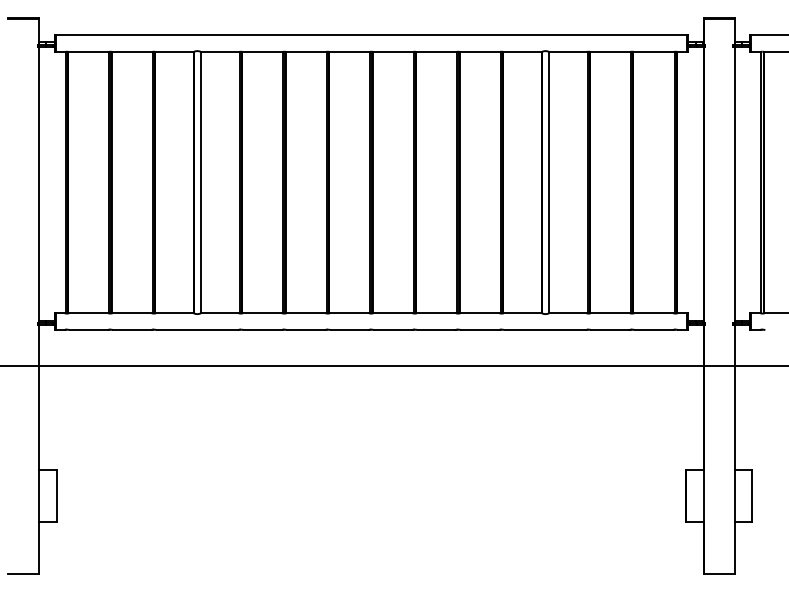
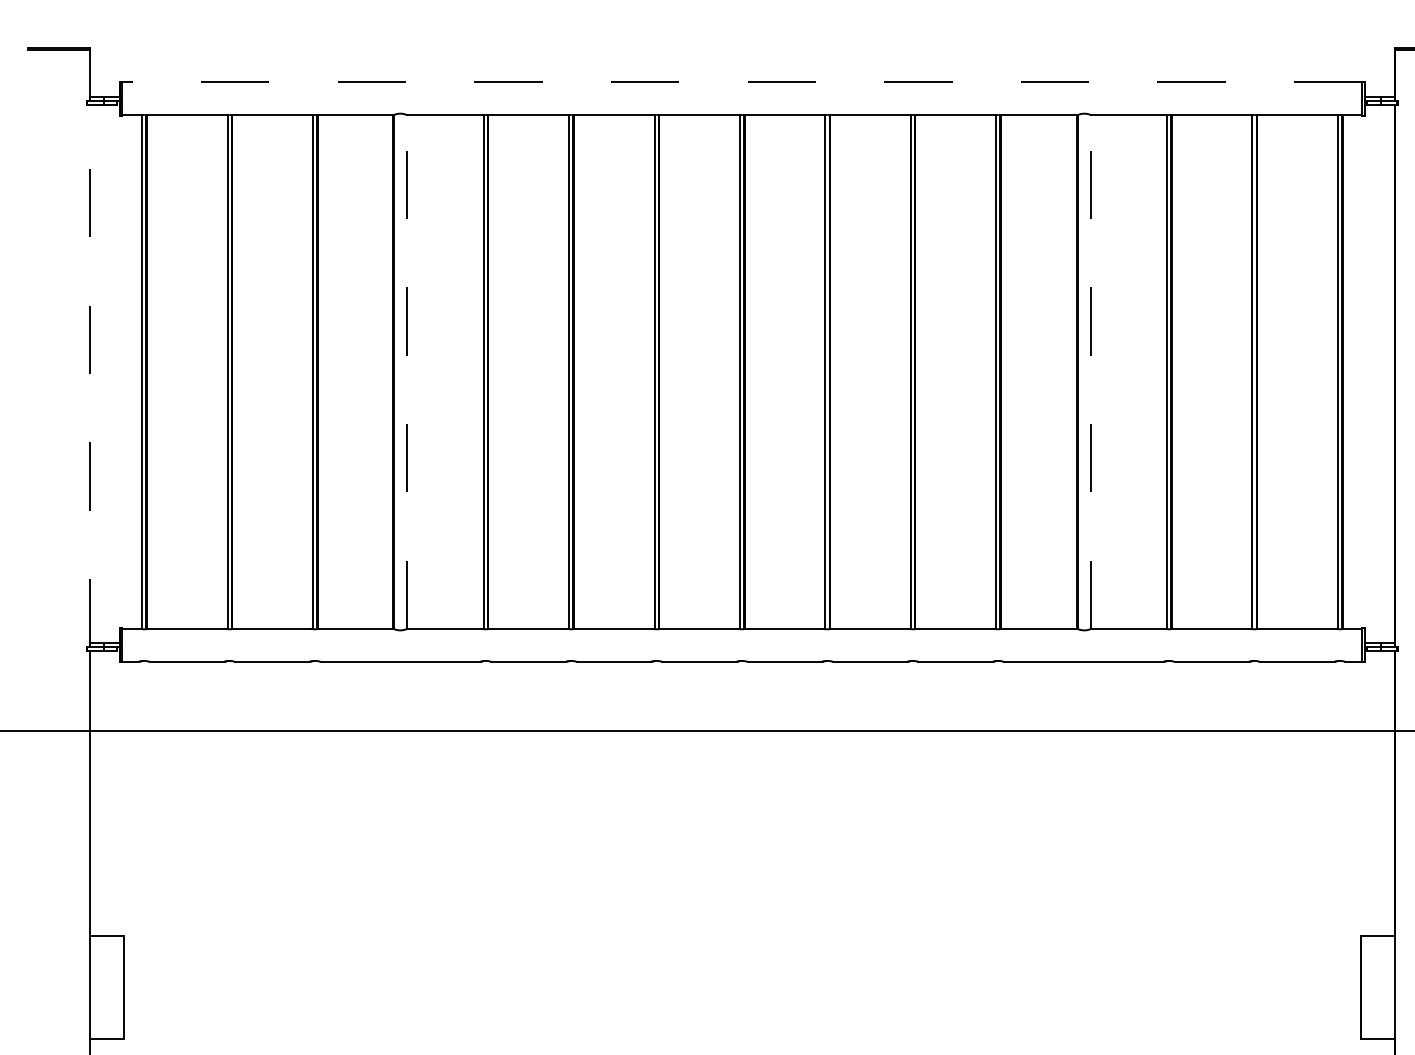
line: (371, 35) -> (742, 83), solid -> dashed
line: (200, 182) -> (406, 371), solid -> dashed
line: (548, 182) -> (1090, 371), solid -> dashed
line: (39, 184) -> (90, 375), solid -> dashed

